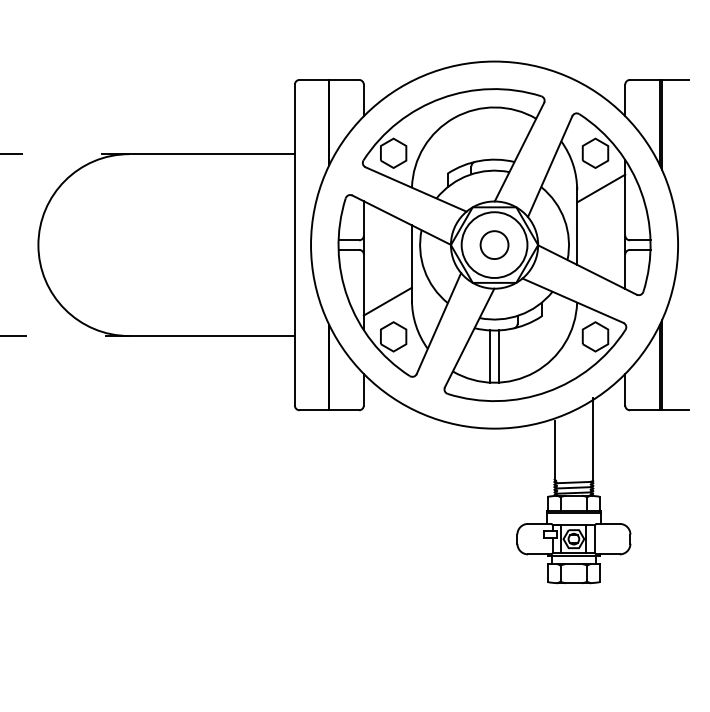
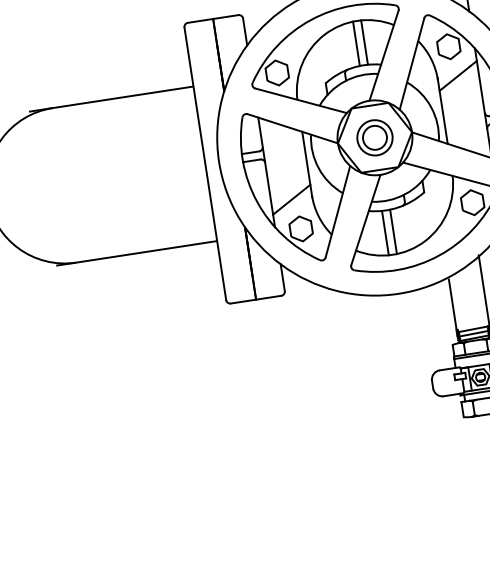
line: (489, 133) -> (356, 43), added
line: (499, 133) -> (364, 42), added
circle: (494, 244) -> (374, 137), size x0.62

